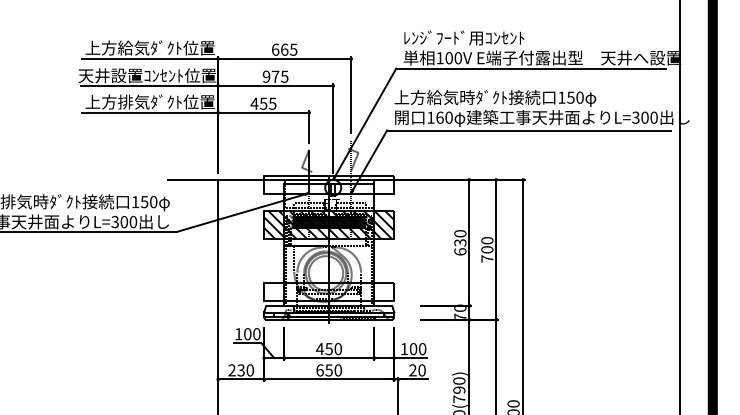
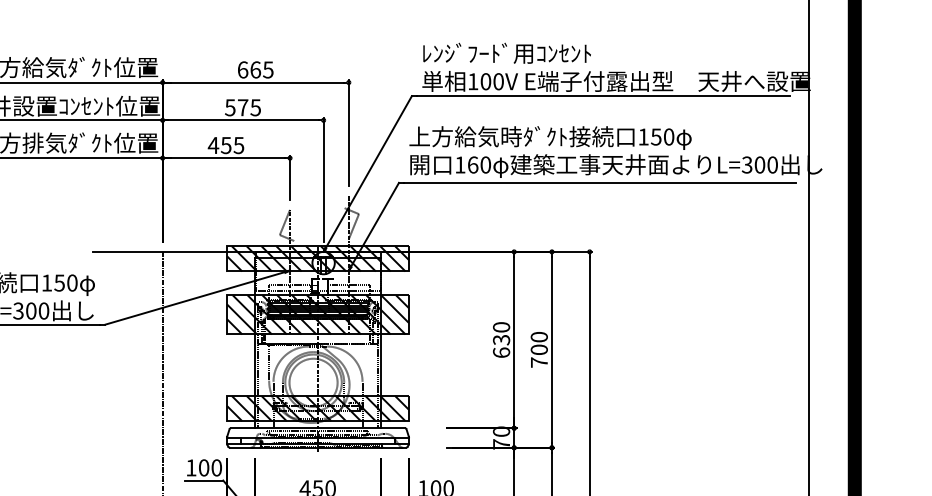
text: (266, 76) -> (230, 107), 975 -> 575
hatch: (329, 184) -> (318, 258), added
hatch: (329, 291) -> (318, 408), added

